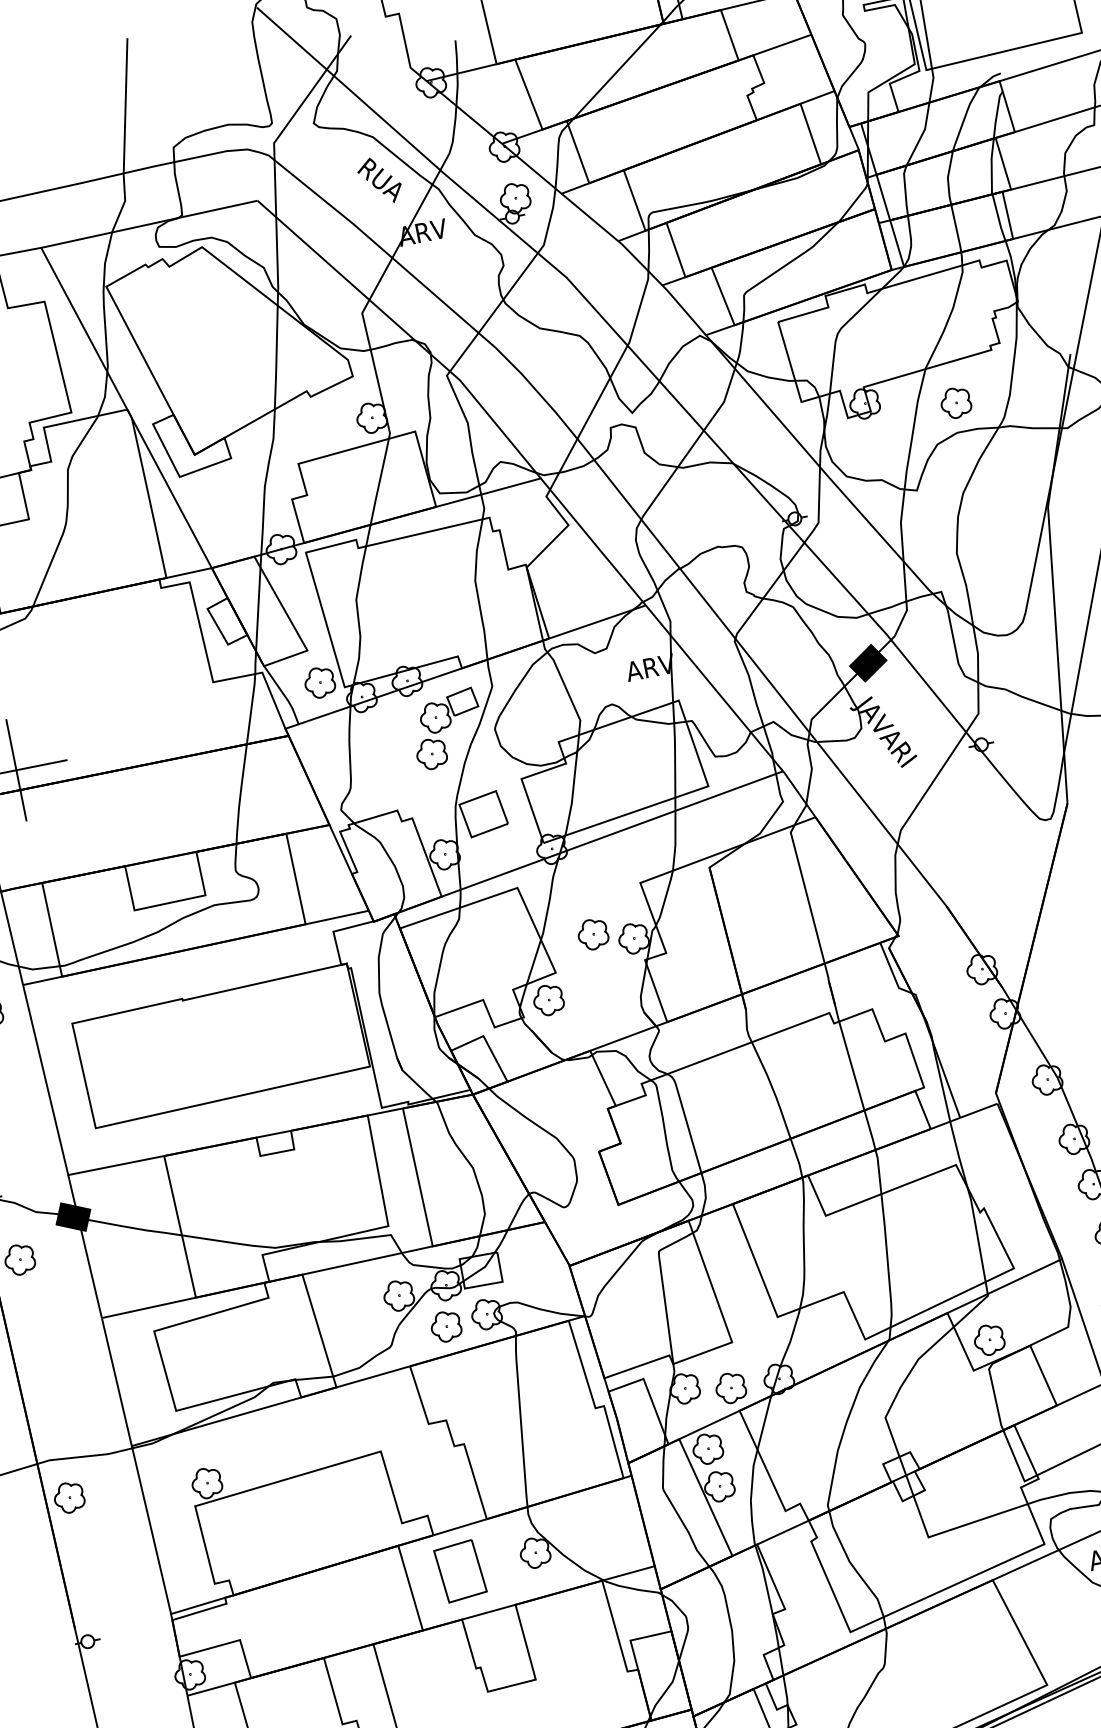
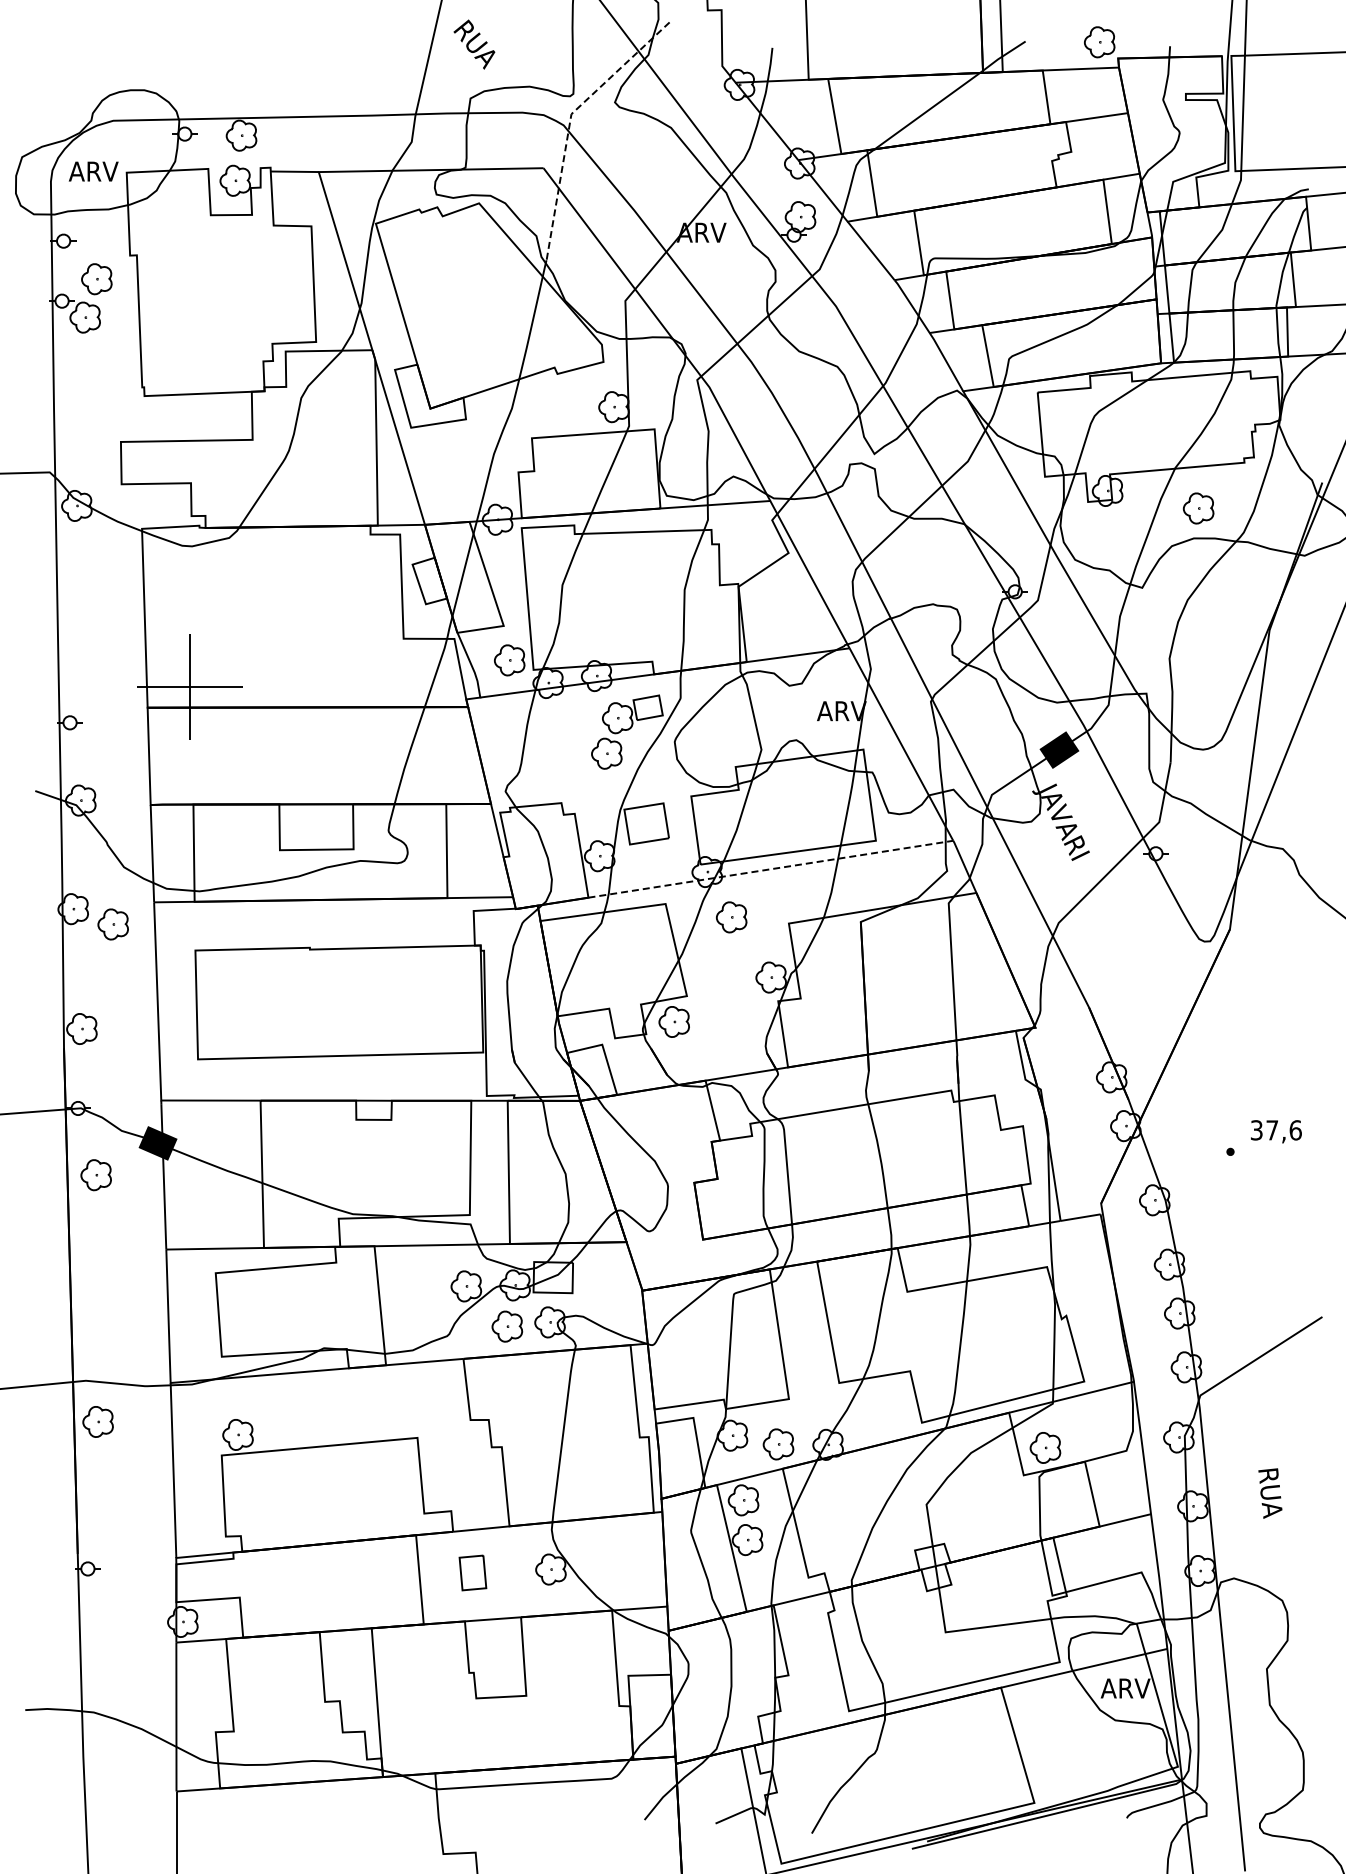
line: (274, 150) -> (570, 121), solid -> dashed
text: (380, 180) -> (474, 44), moved
line: (612, 834) -> (770, 869), solid -> dashed
part: (592, 934) -> (731, 917), moved
part: (459, 1570) -> (472, 1572), size x0.6

